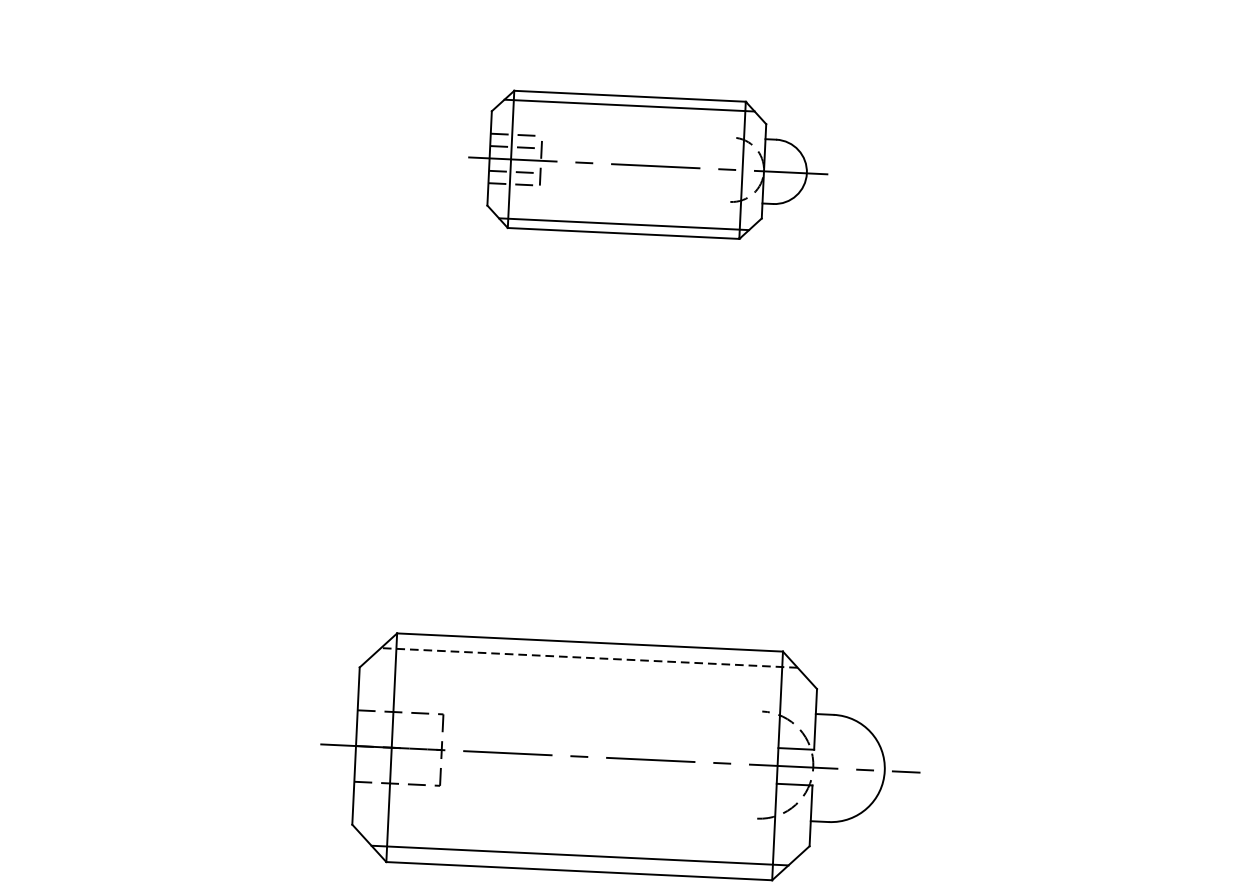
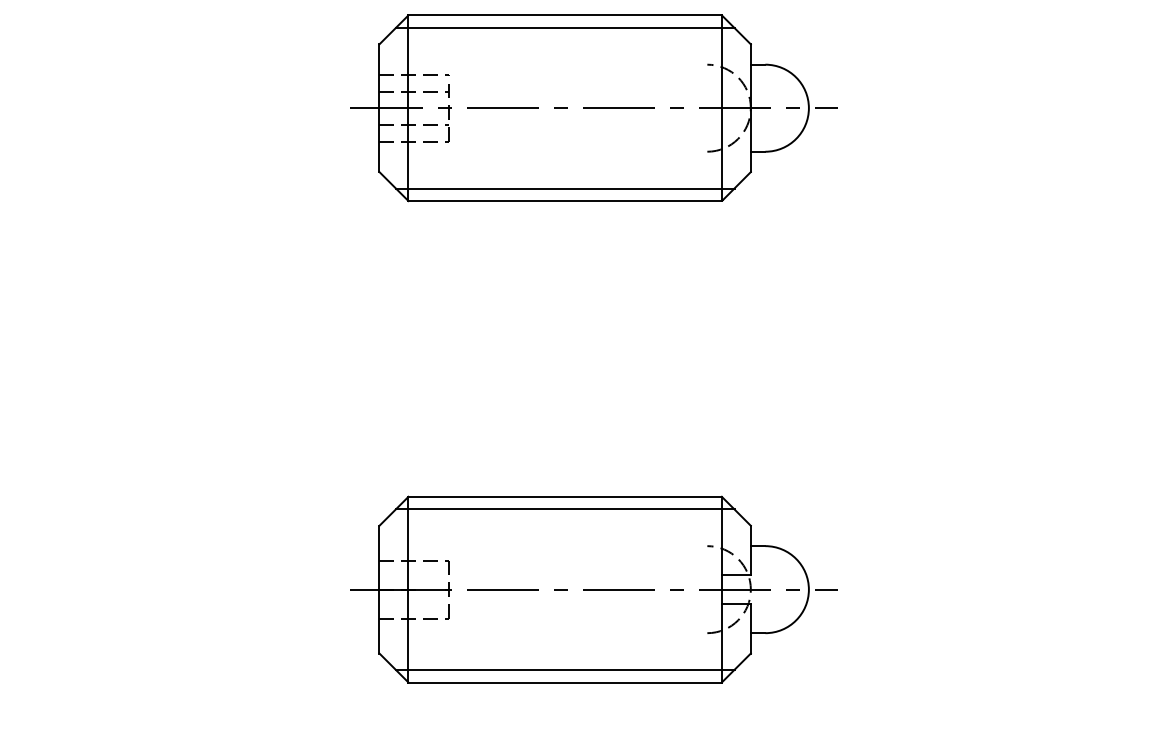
part: (647, 166) -> (593, 108), size x1.67
line: (588, 658) -> (564, 509), dashed -> solid

